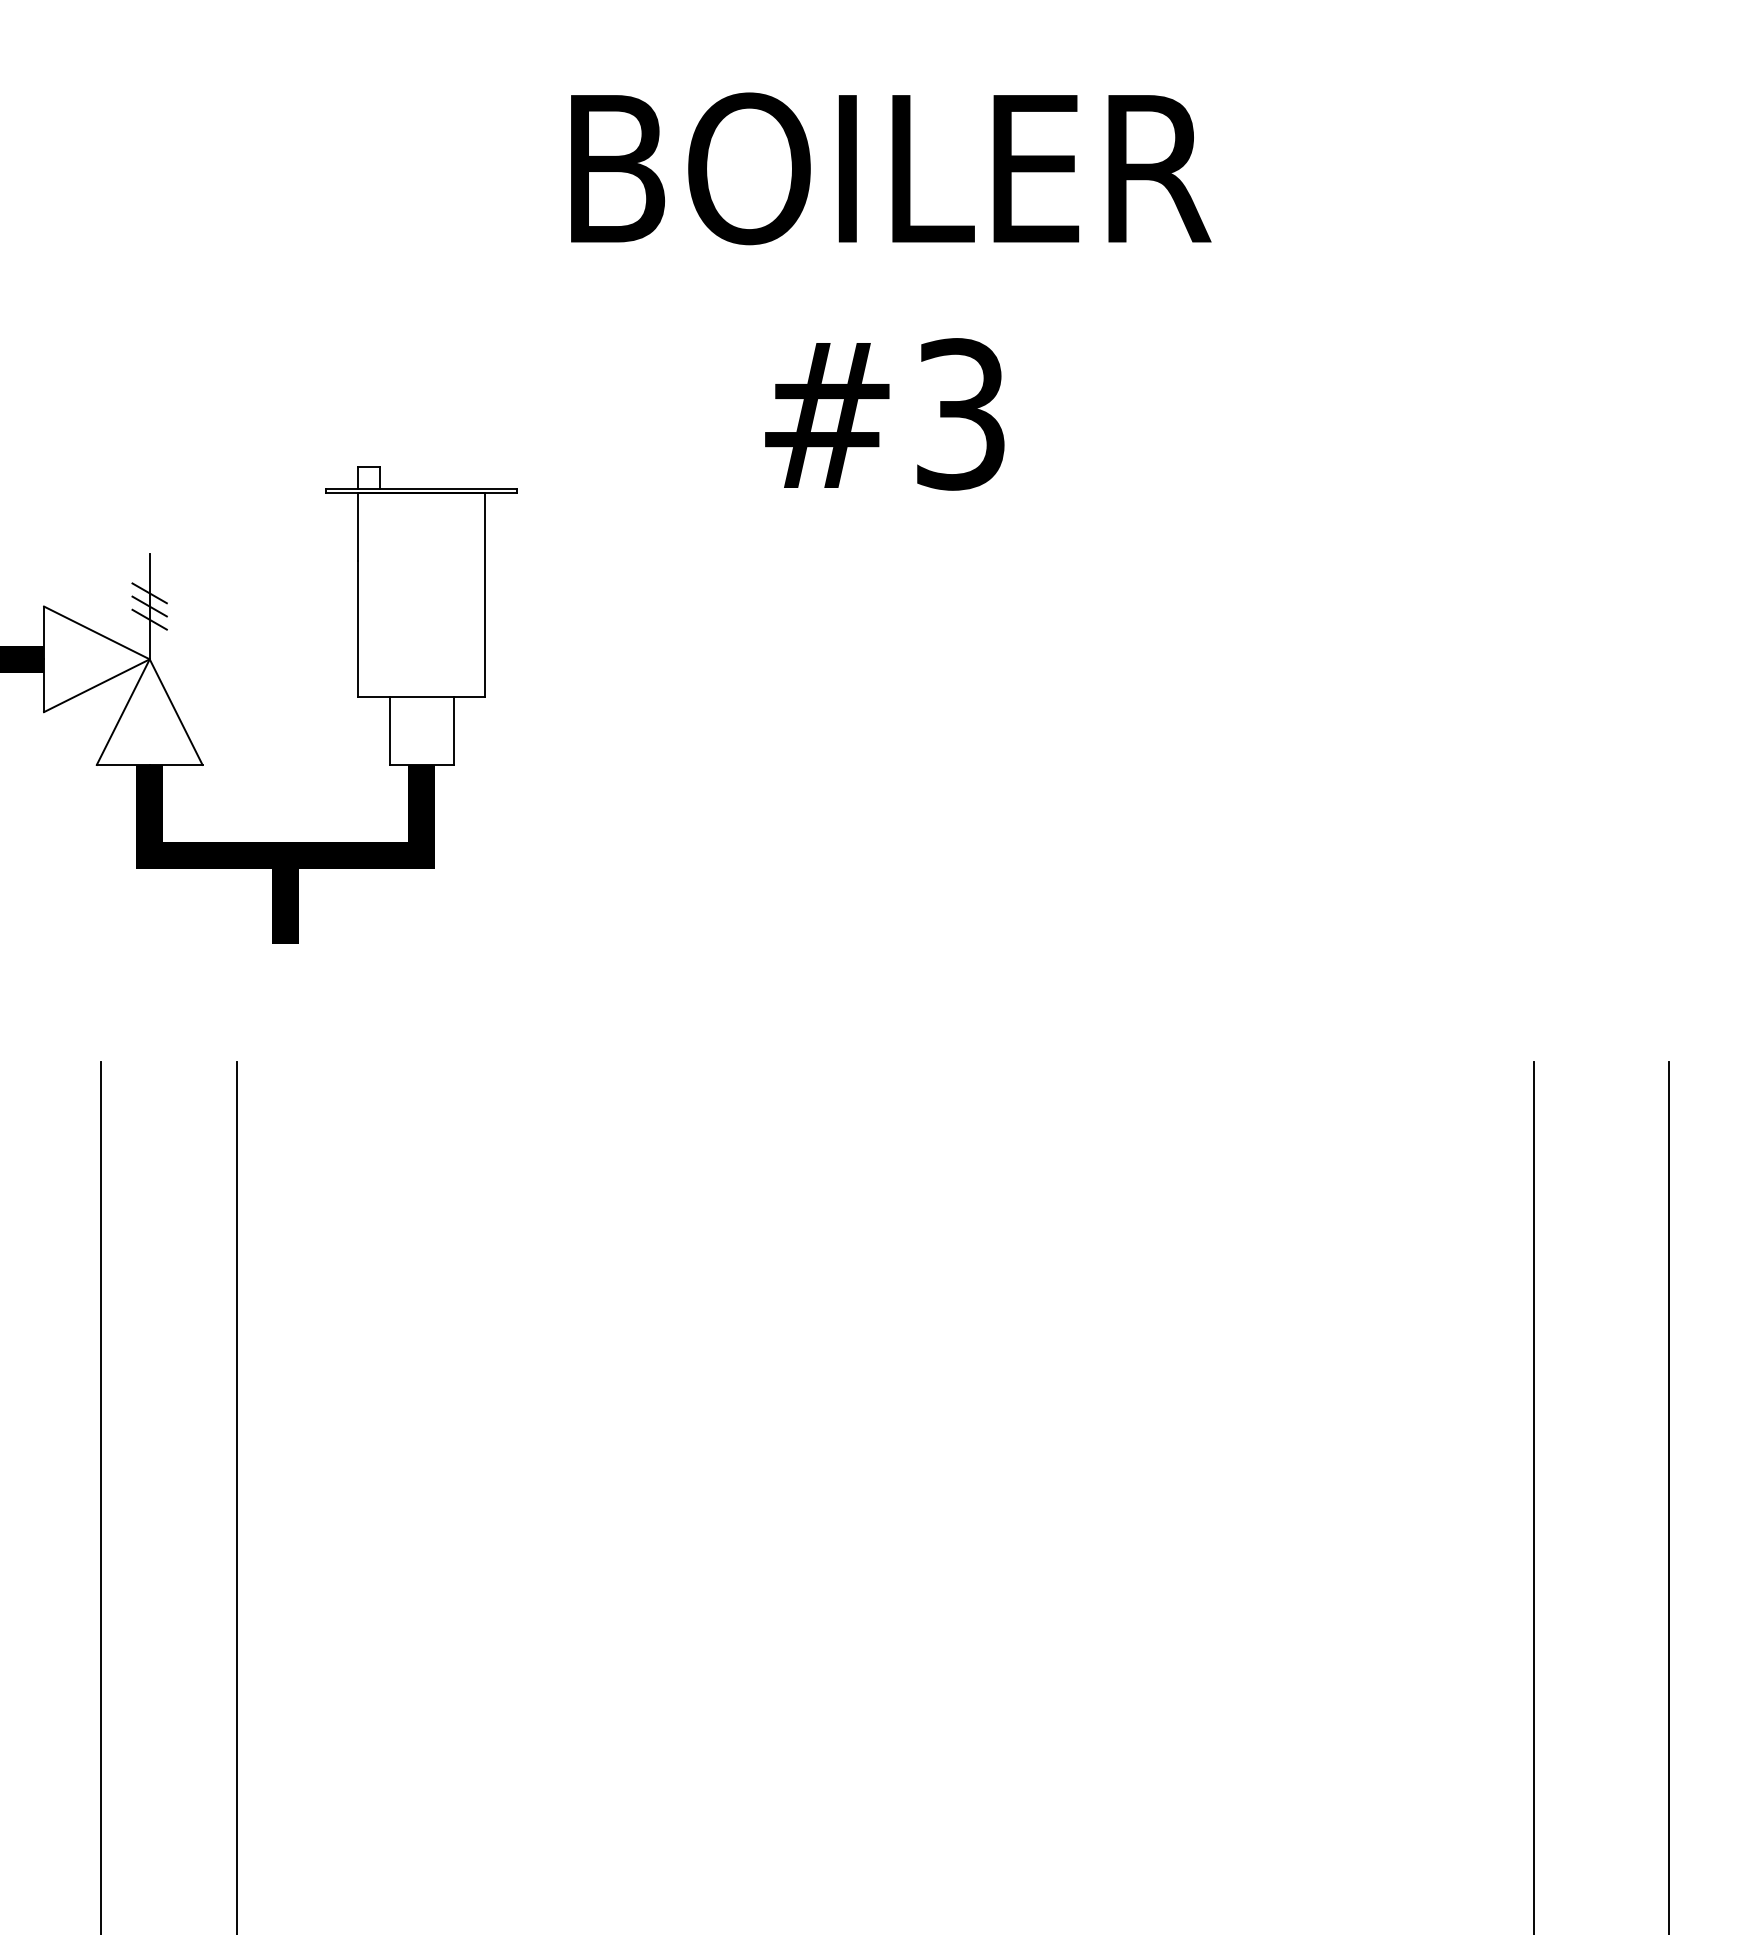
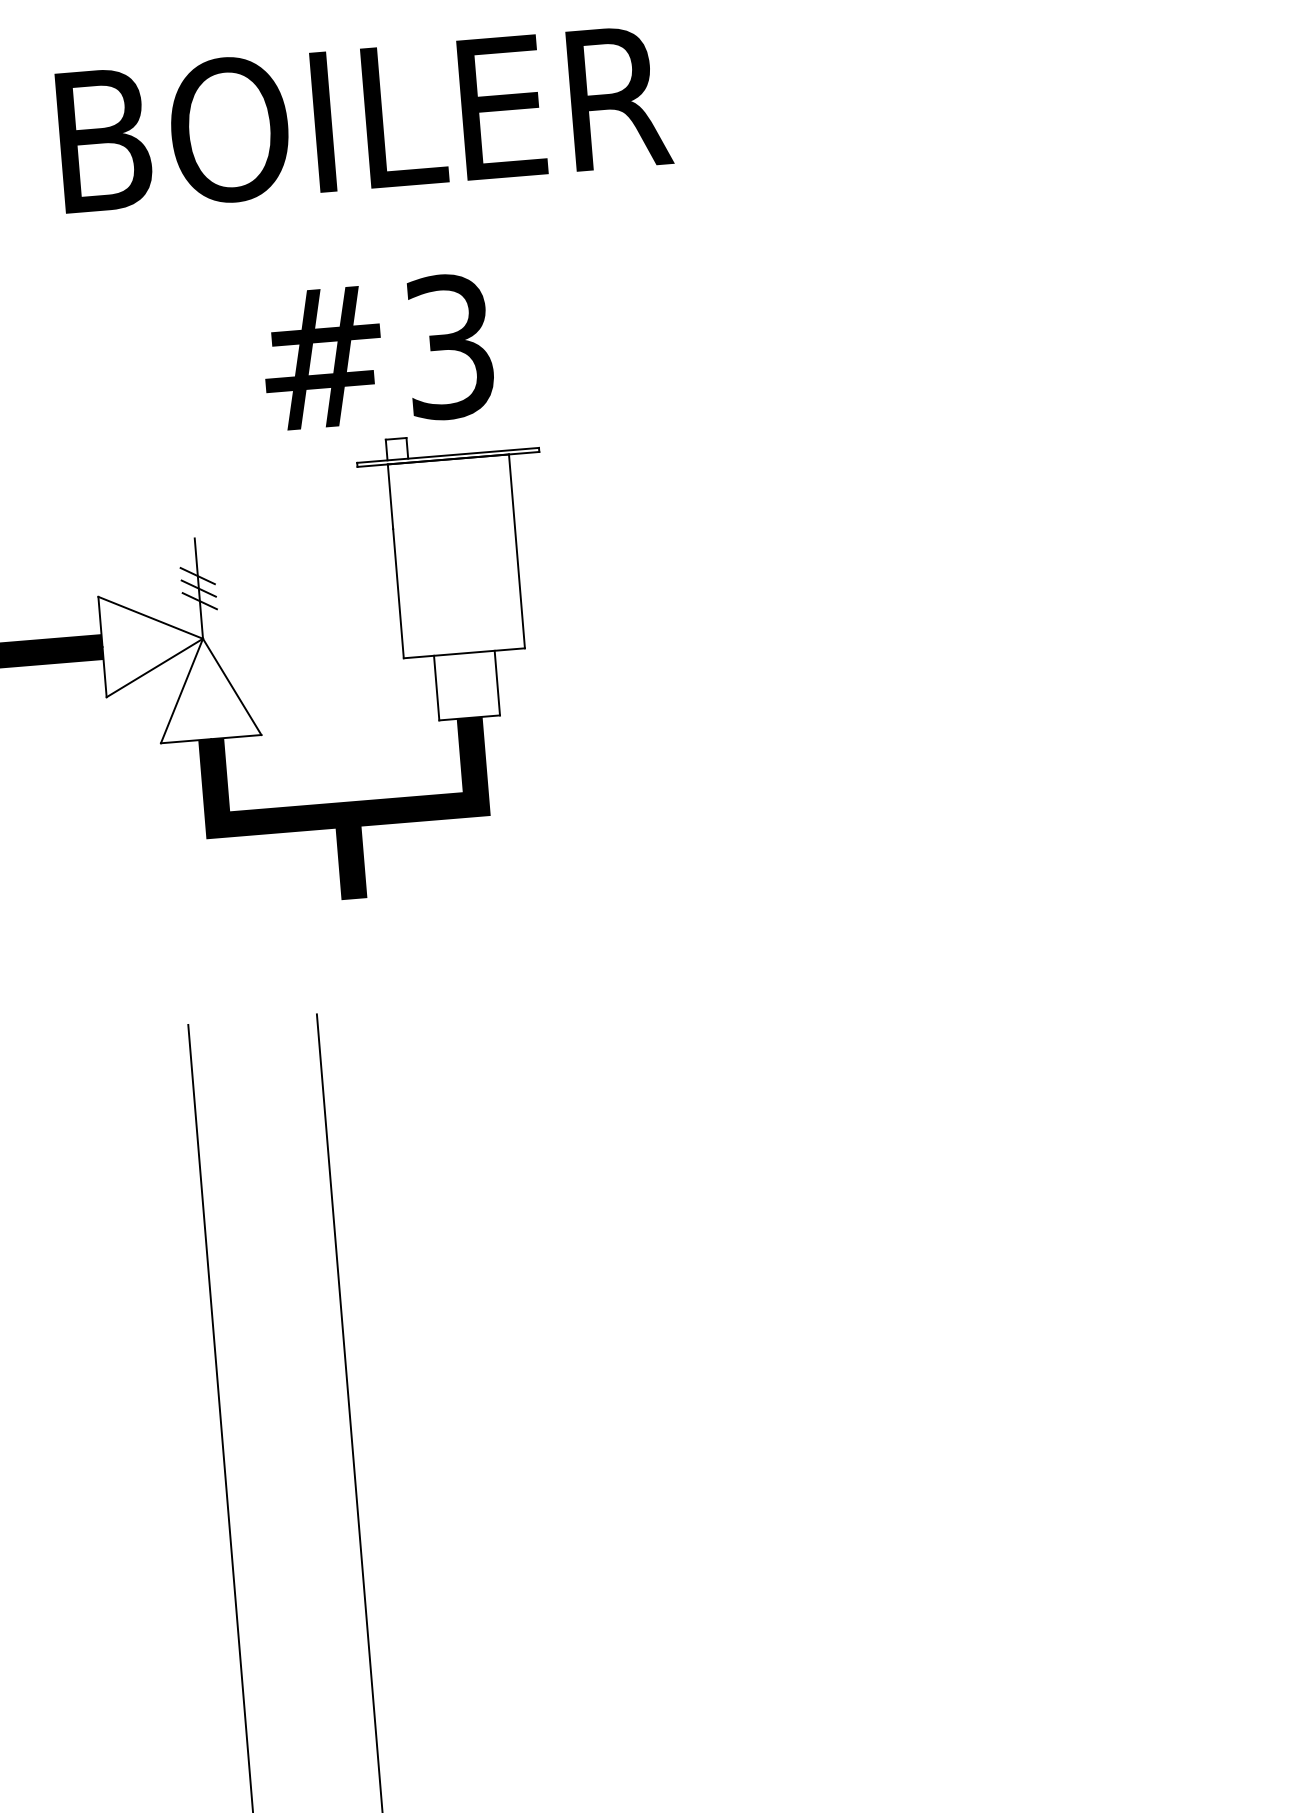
text: (891, 291) -> (374, 235), moved

